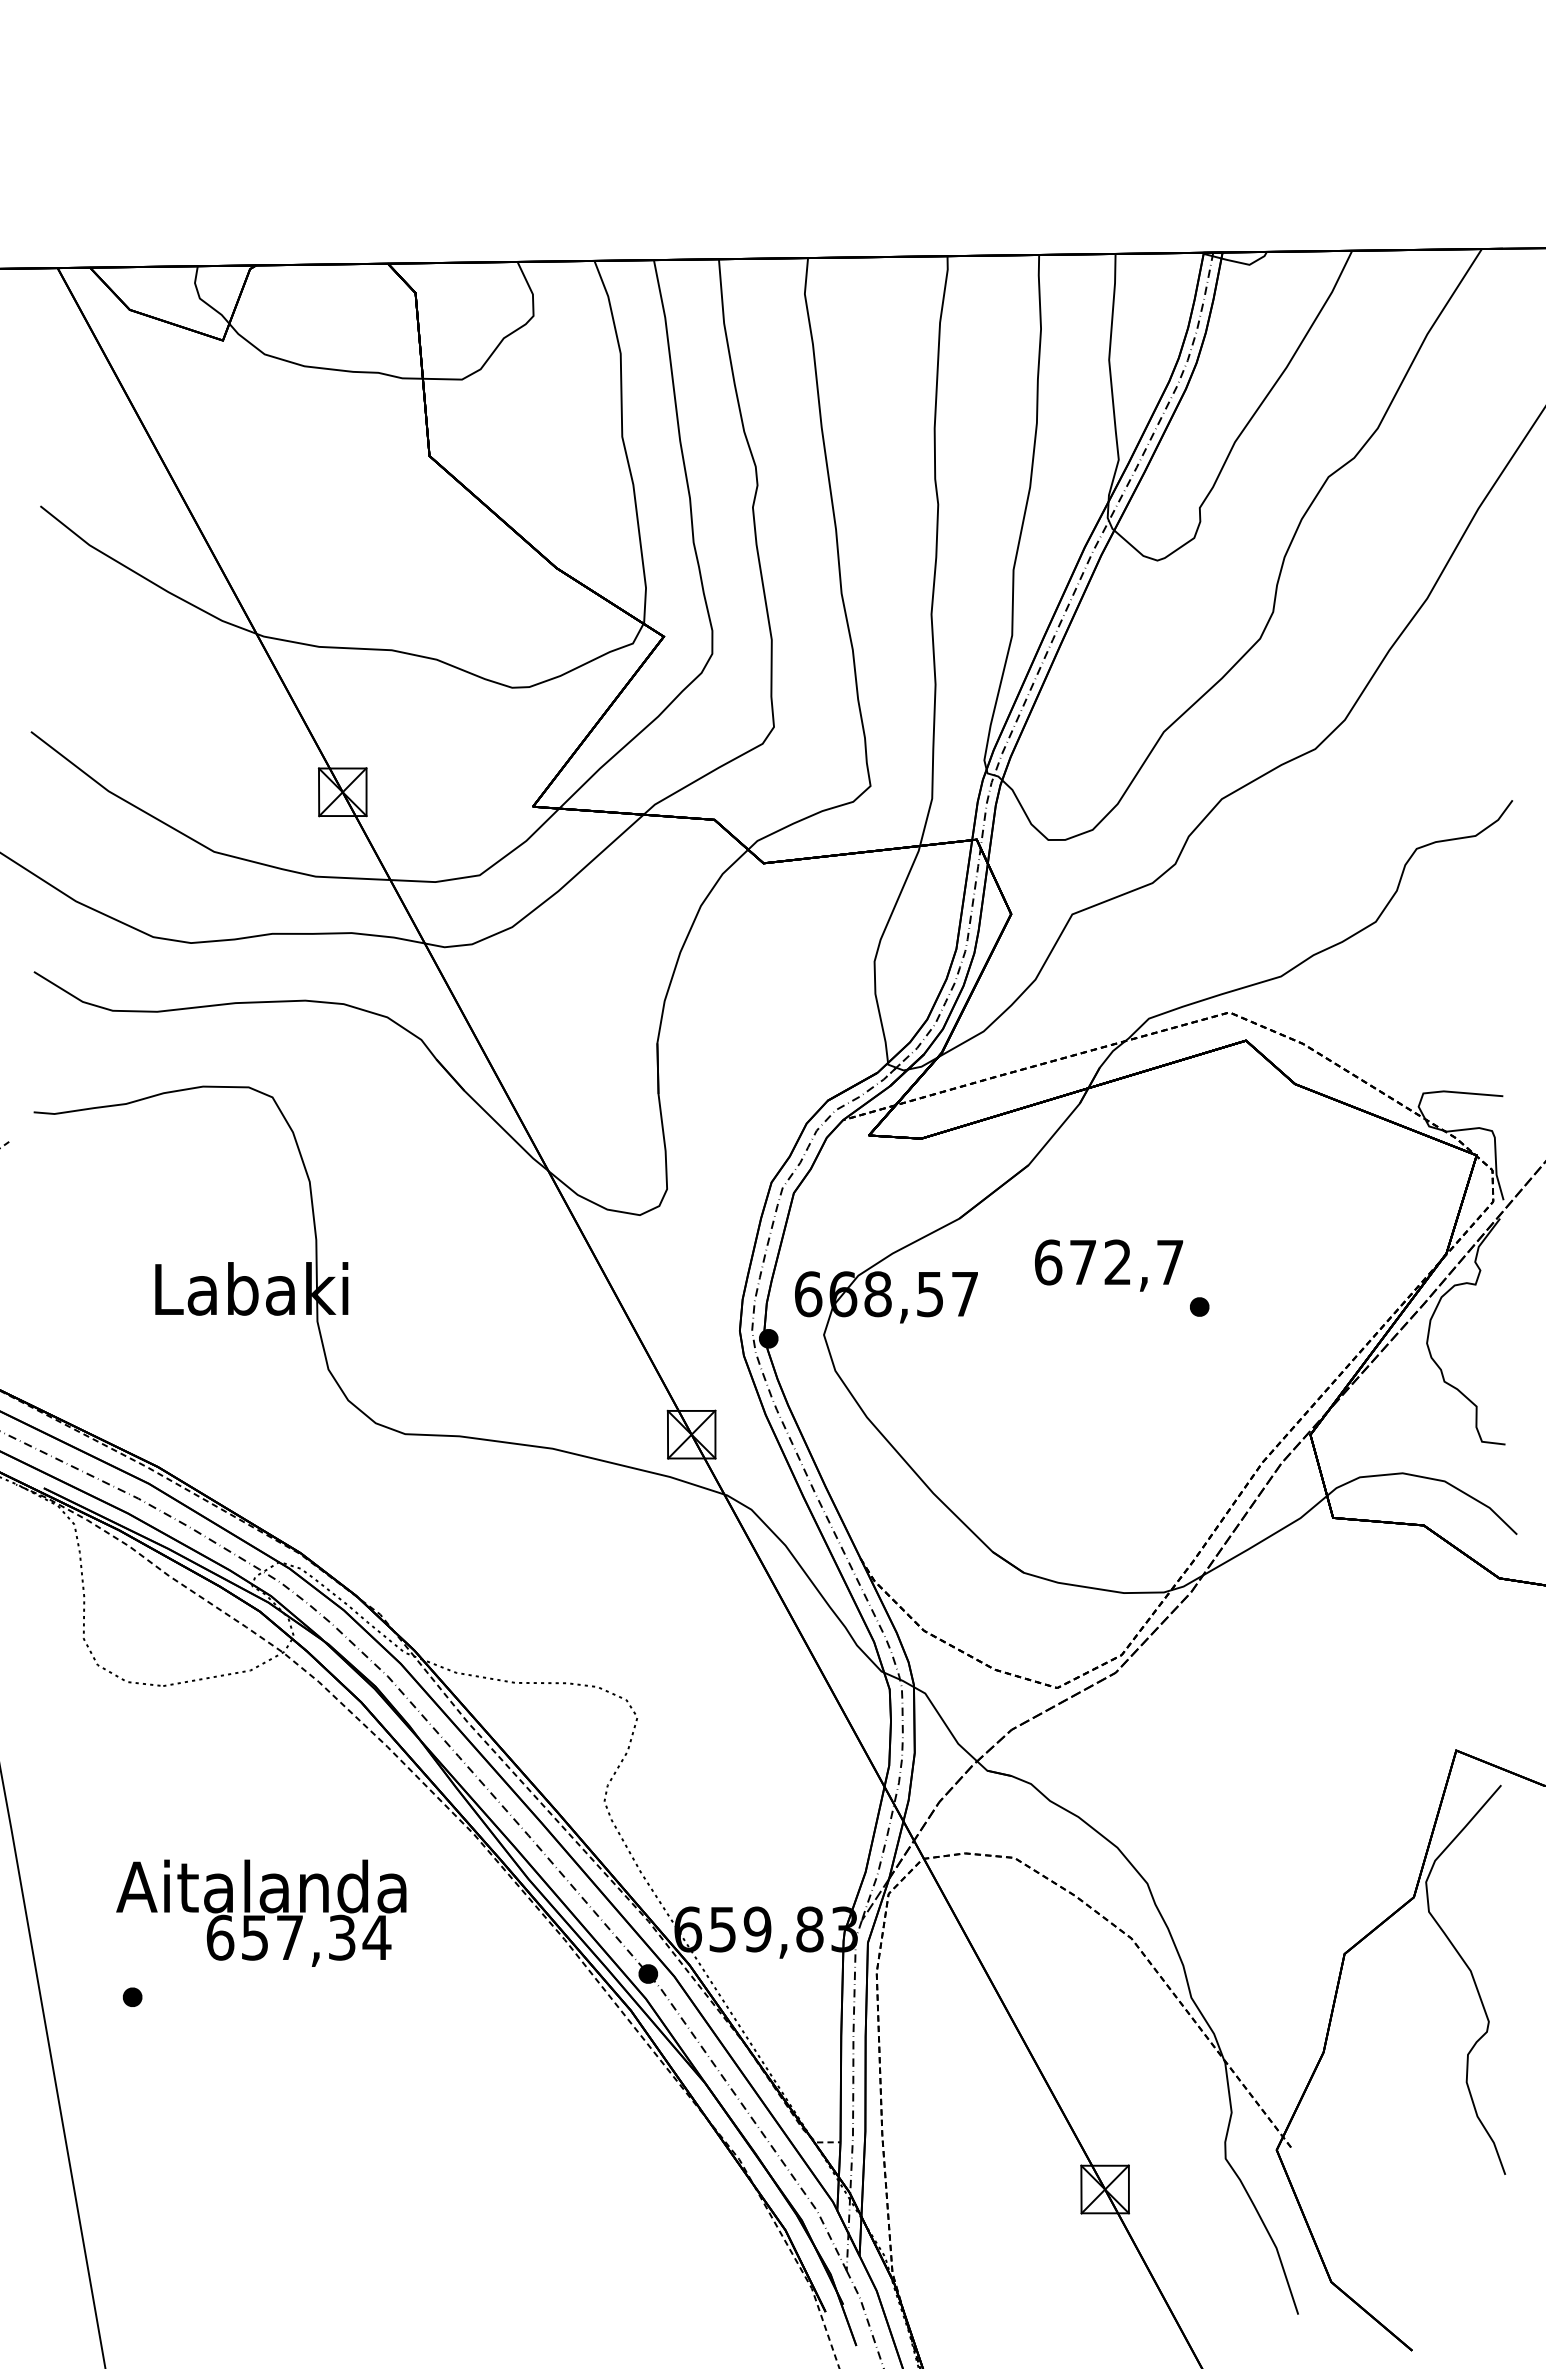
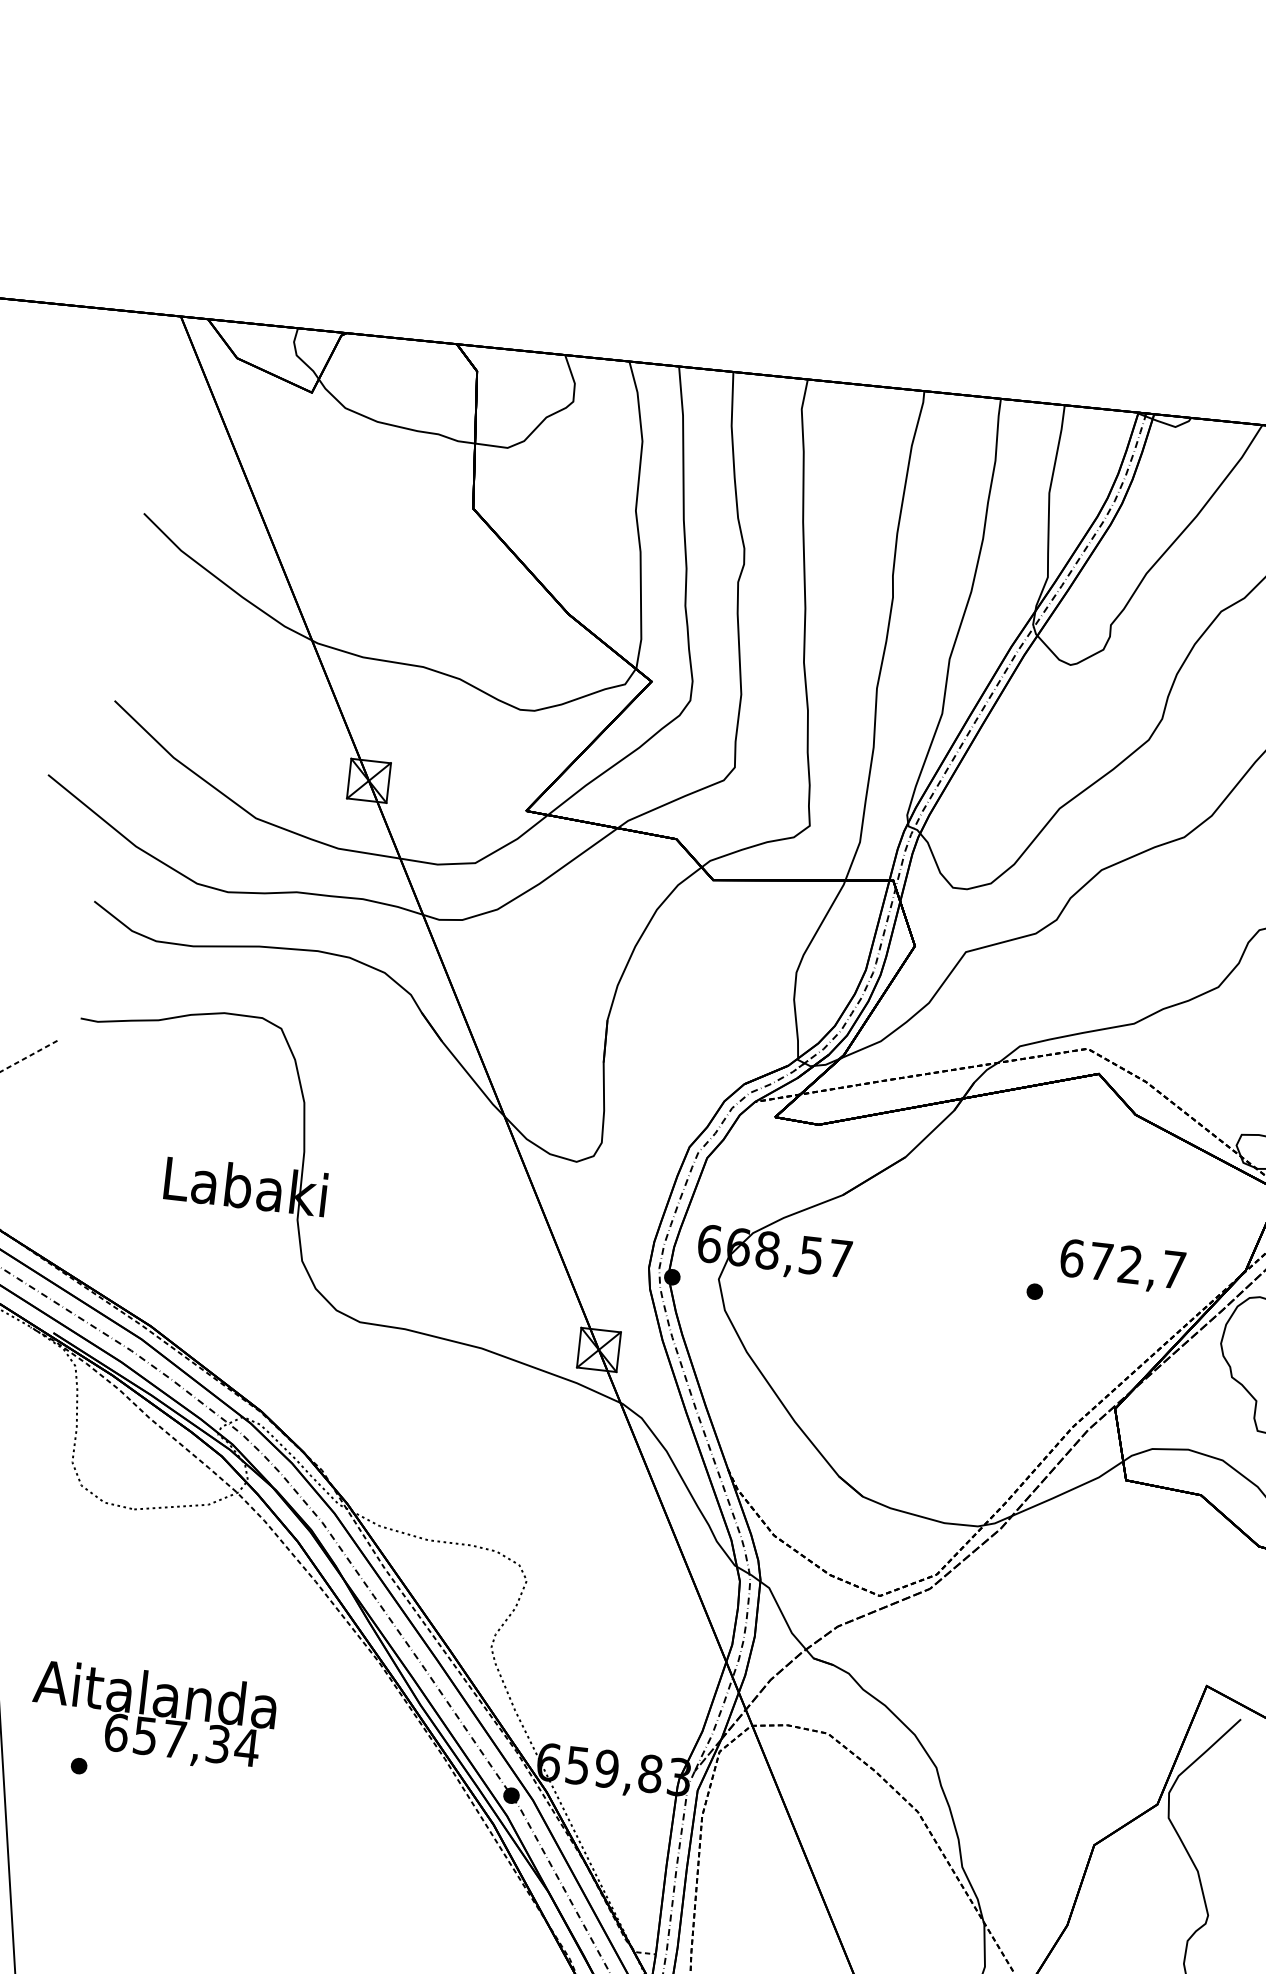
text: (1109, 1265) -> (1122, 1266), moved
text: (261, 1912) -> (153, 1715), moved

